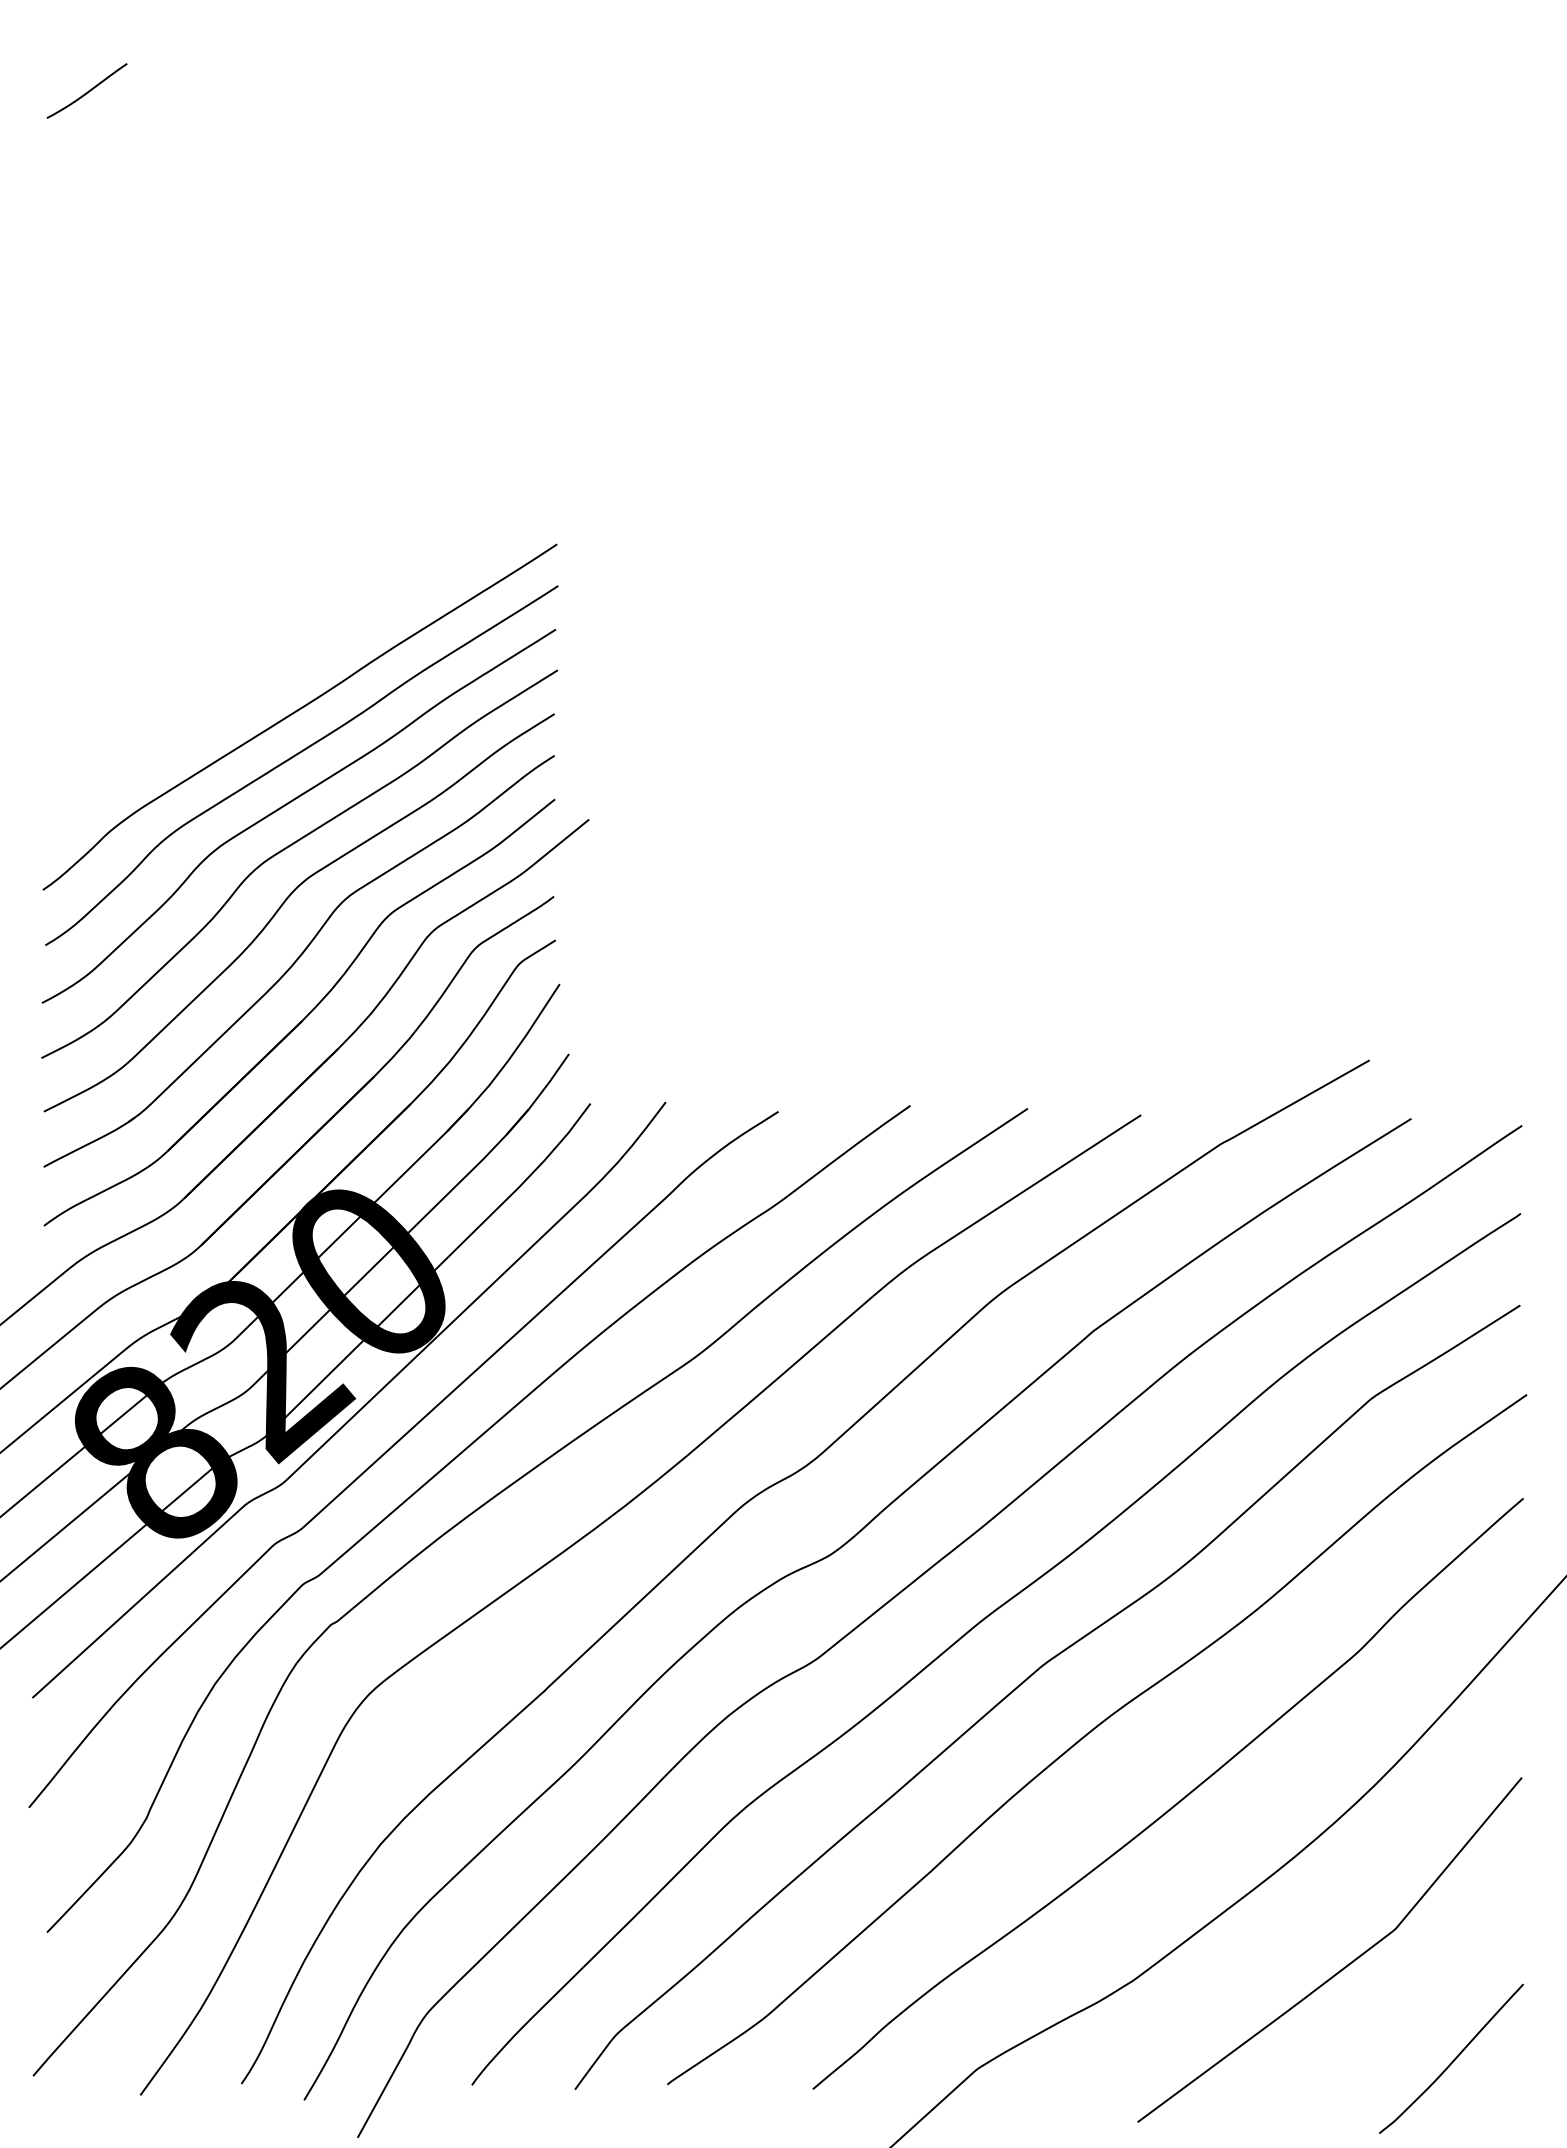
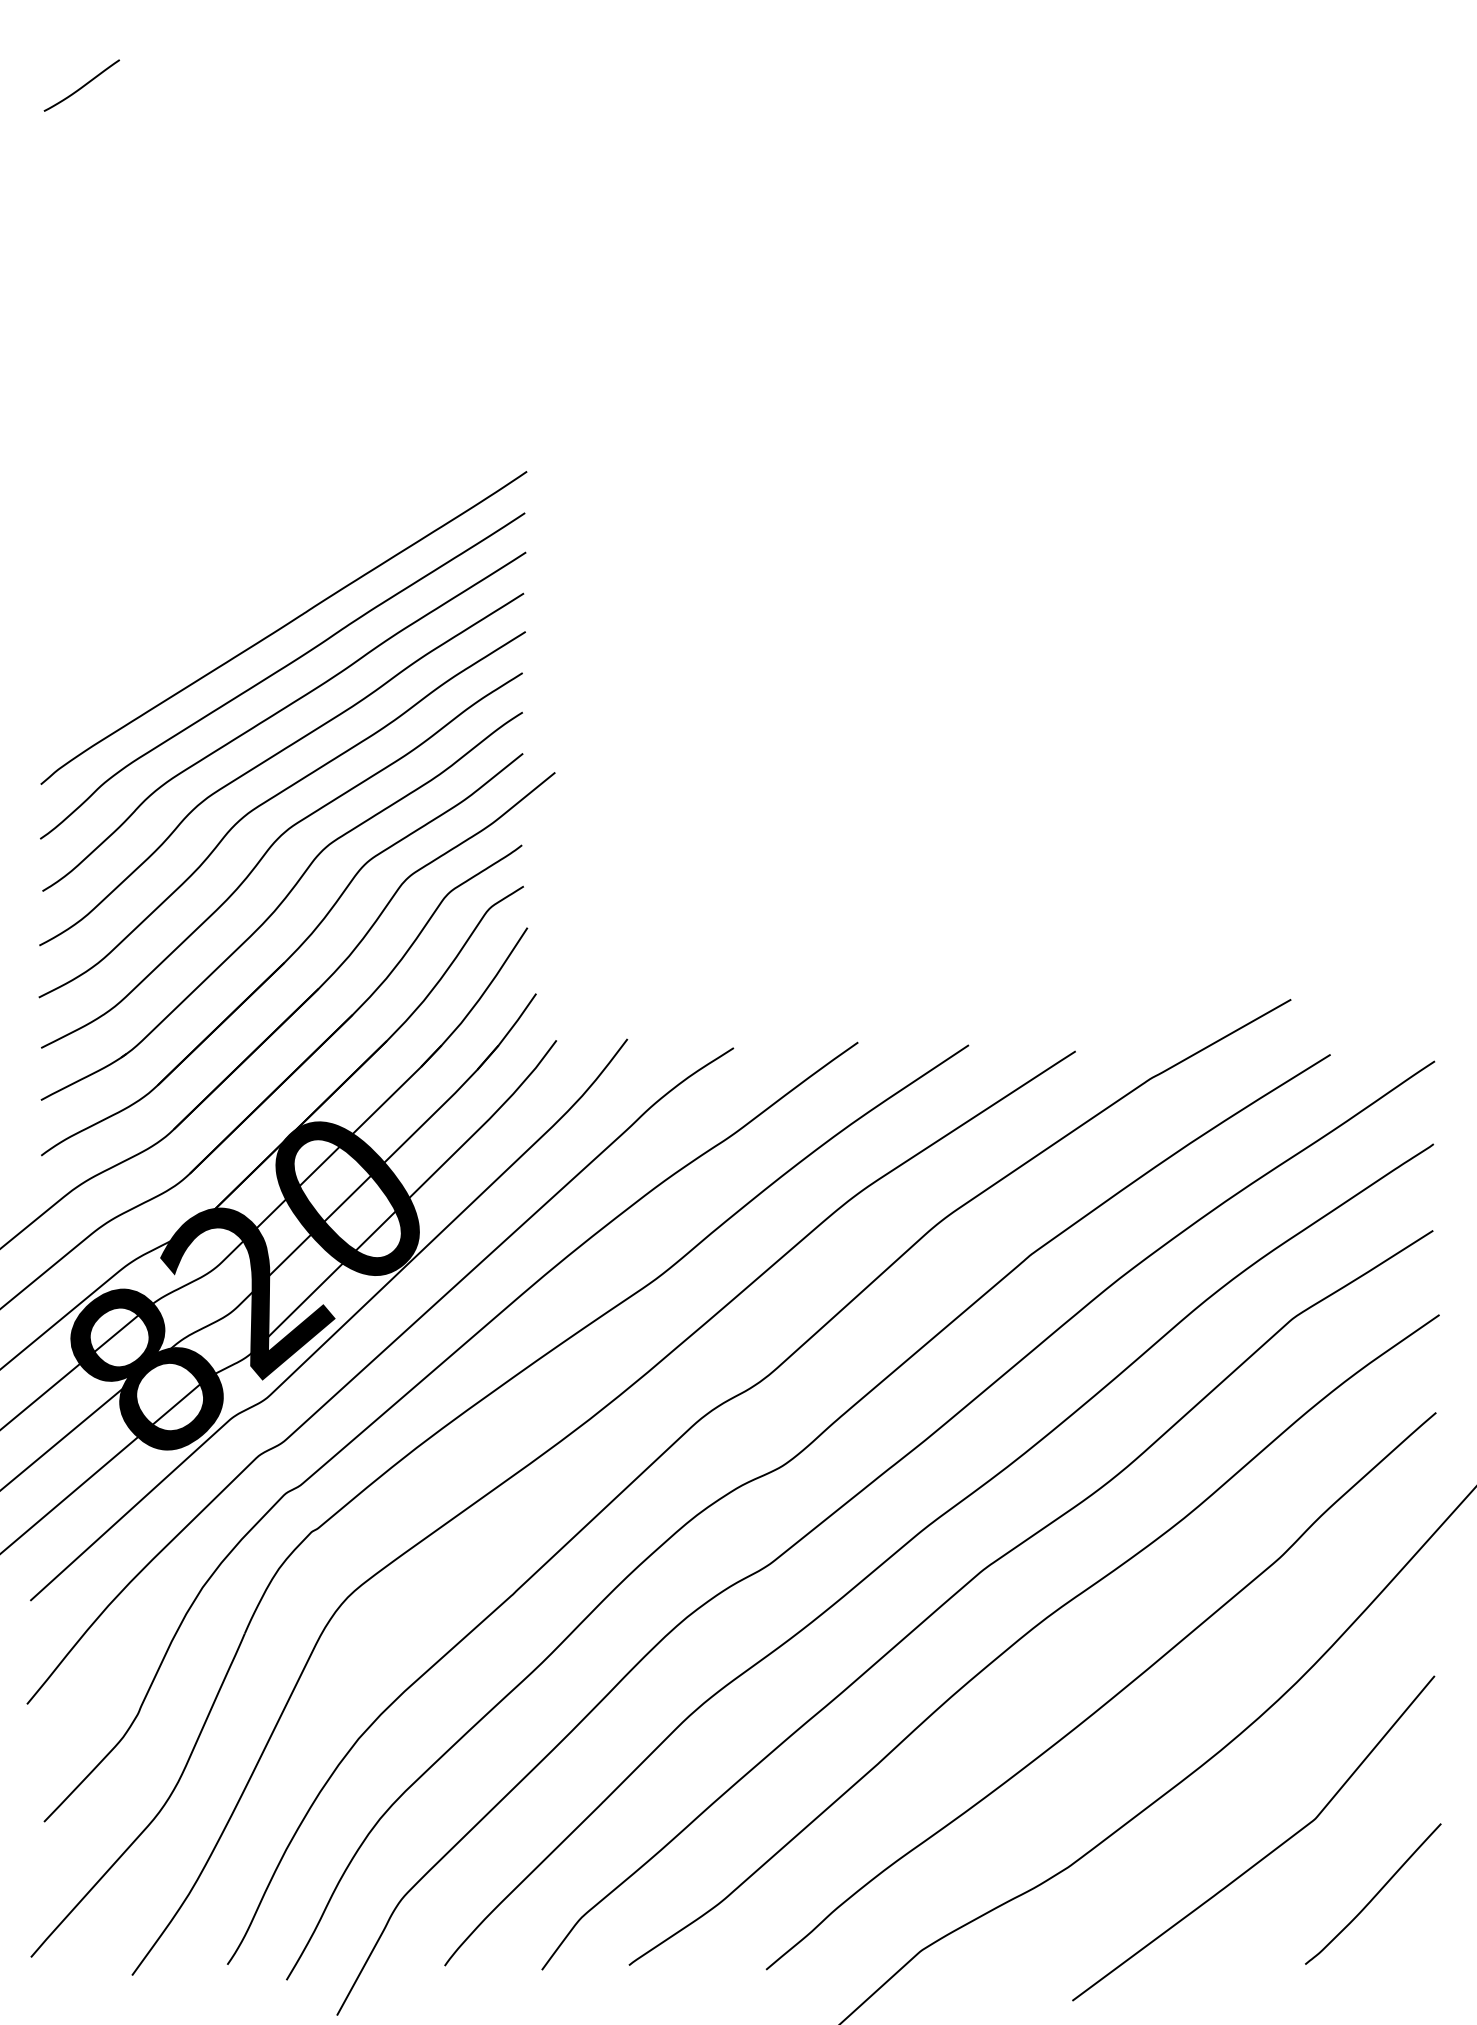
curve: (300, 665) -> (283, 627), added
curve: (1453, 2059) -> (1375, 1894), moved

